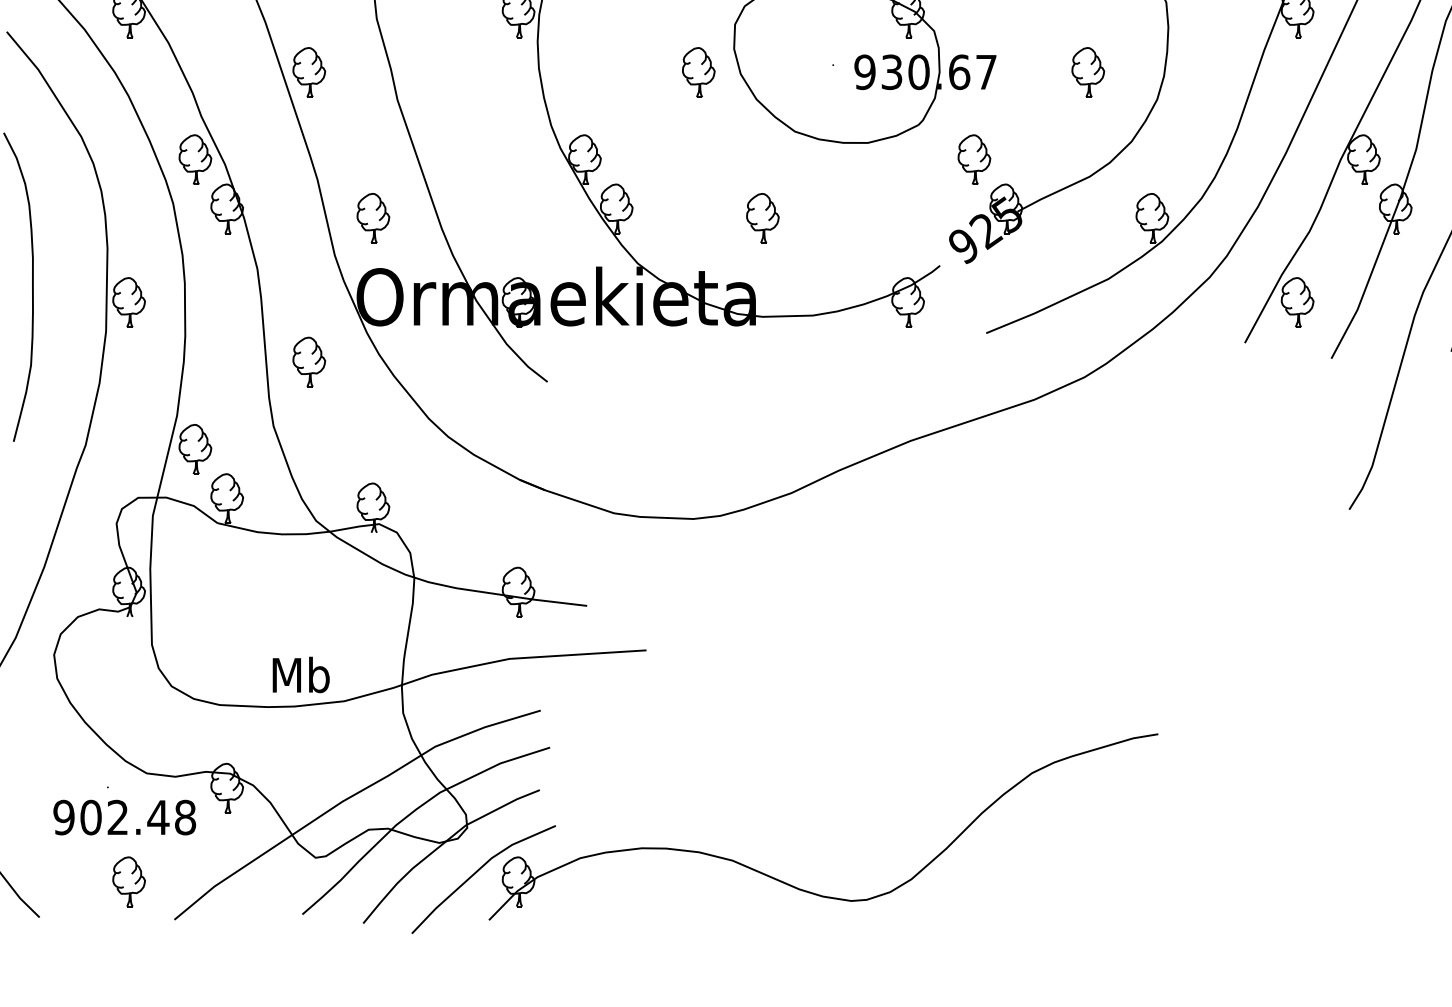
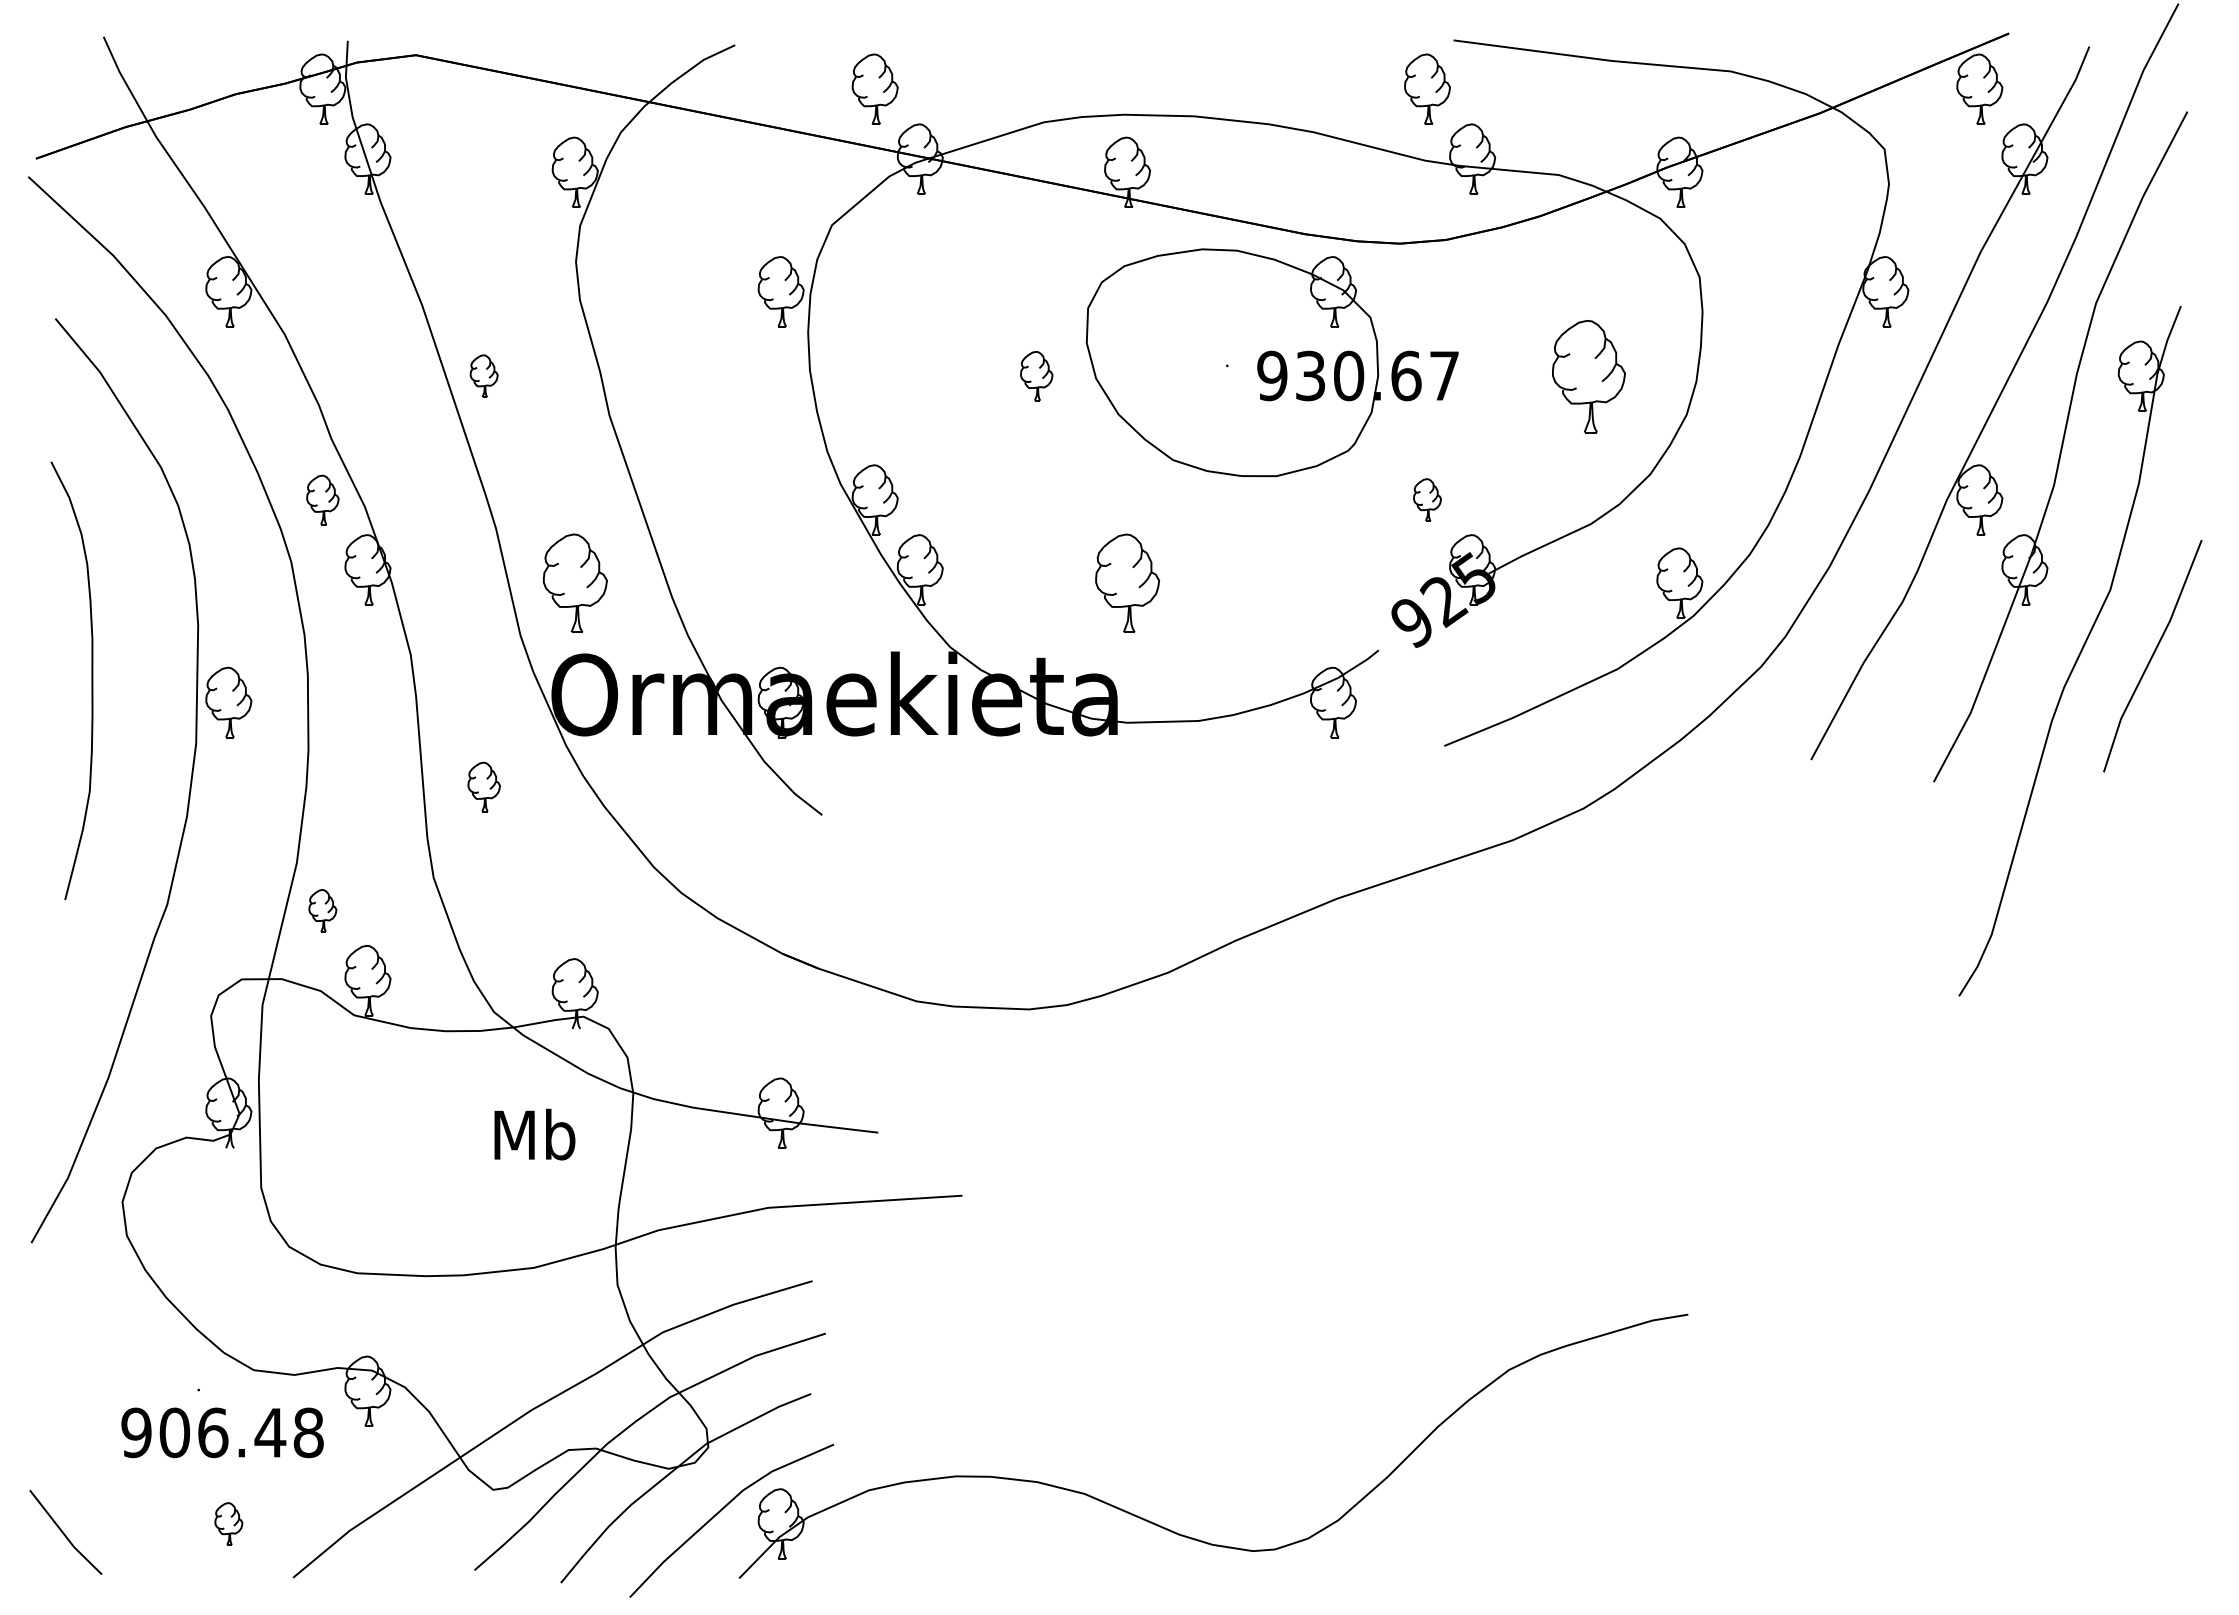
part: (308, 71) -> (483, 375), size x0.6
part: (698, 71) -> (1036, 375), size x0.7
part: (1087, 71) -> (1588, 375), size x1.6
part: (195, 159) -> (322, 499), size x0.7
part: (974, 159) -> (1427, 499), size x0.6
part: (372, 217) -> (574, 582), size x1.4
part: (762, 217) -> (1127, 582), size x1.4
part: (1297, 302) -> (1885, 702), removed
part: (308, 361) -> (483, 786), size x0.7
part: (195, 449) -> (322, 910), size x0.6
text: (300, 674) -> (534, 1134), moved
text: (118, 817) -> (213, 1432), 902.48 -> 906.48
part: (128, 881) -> (228, 1523), size x0.6

